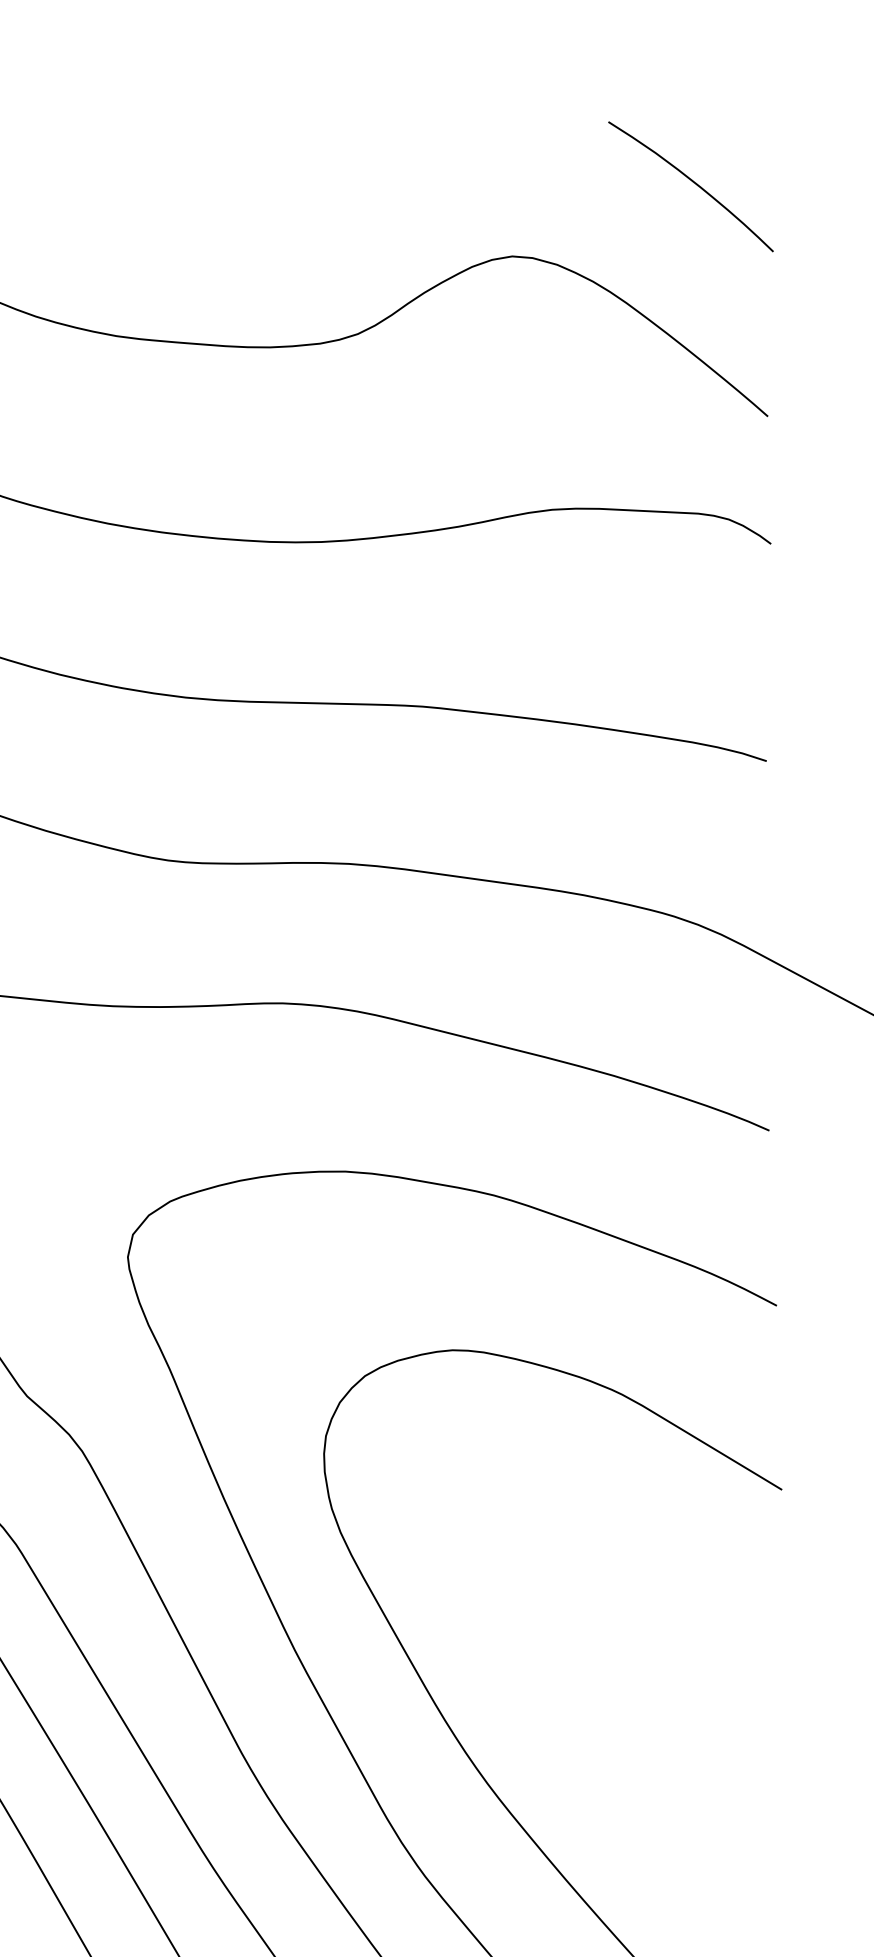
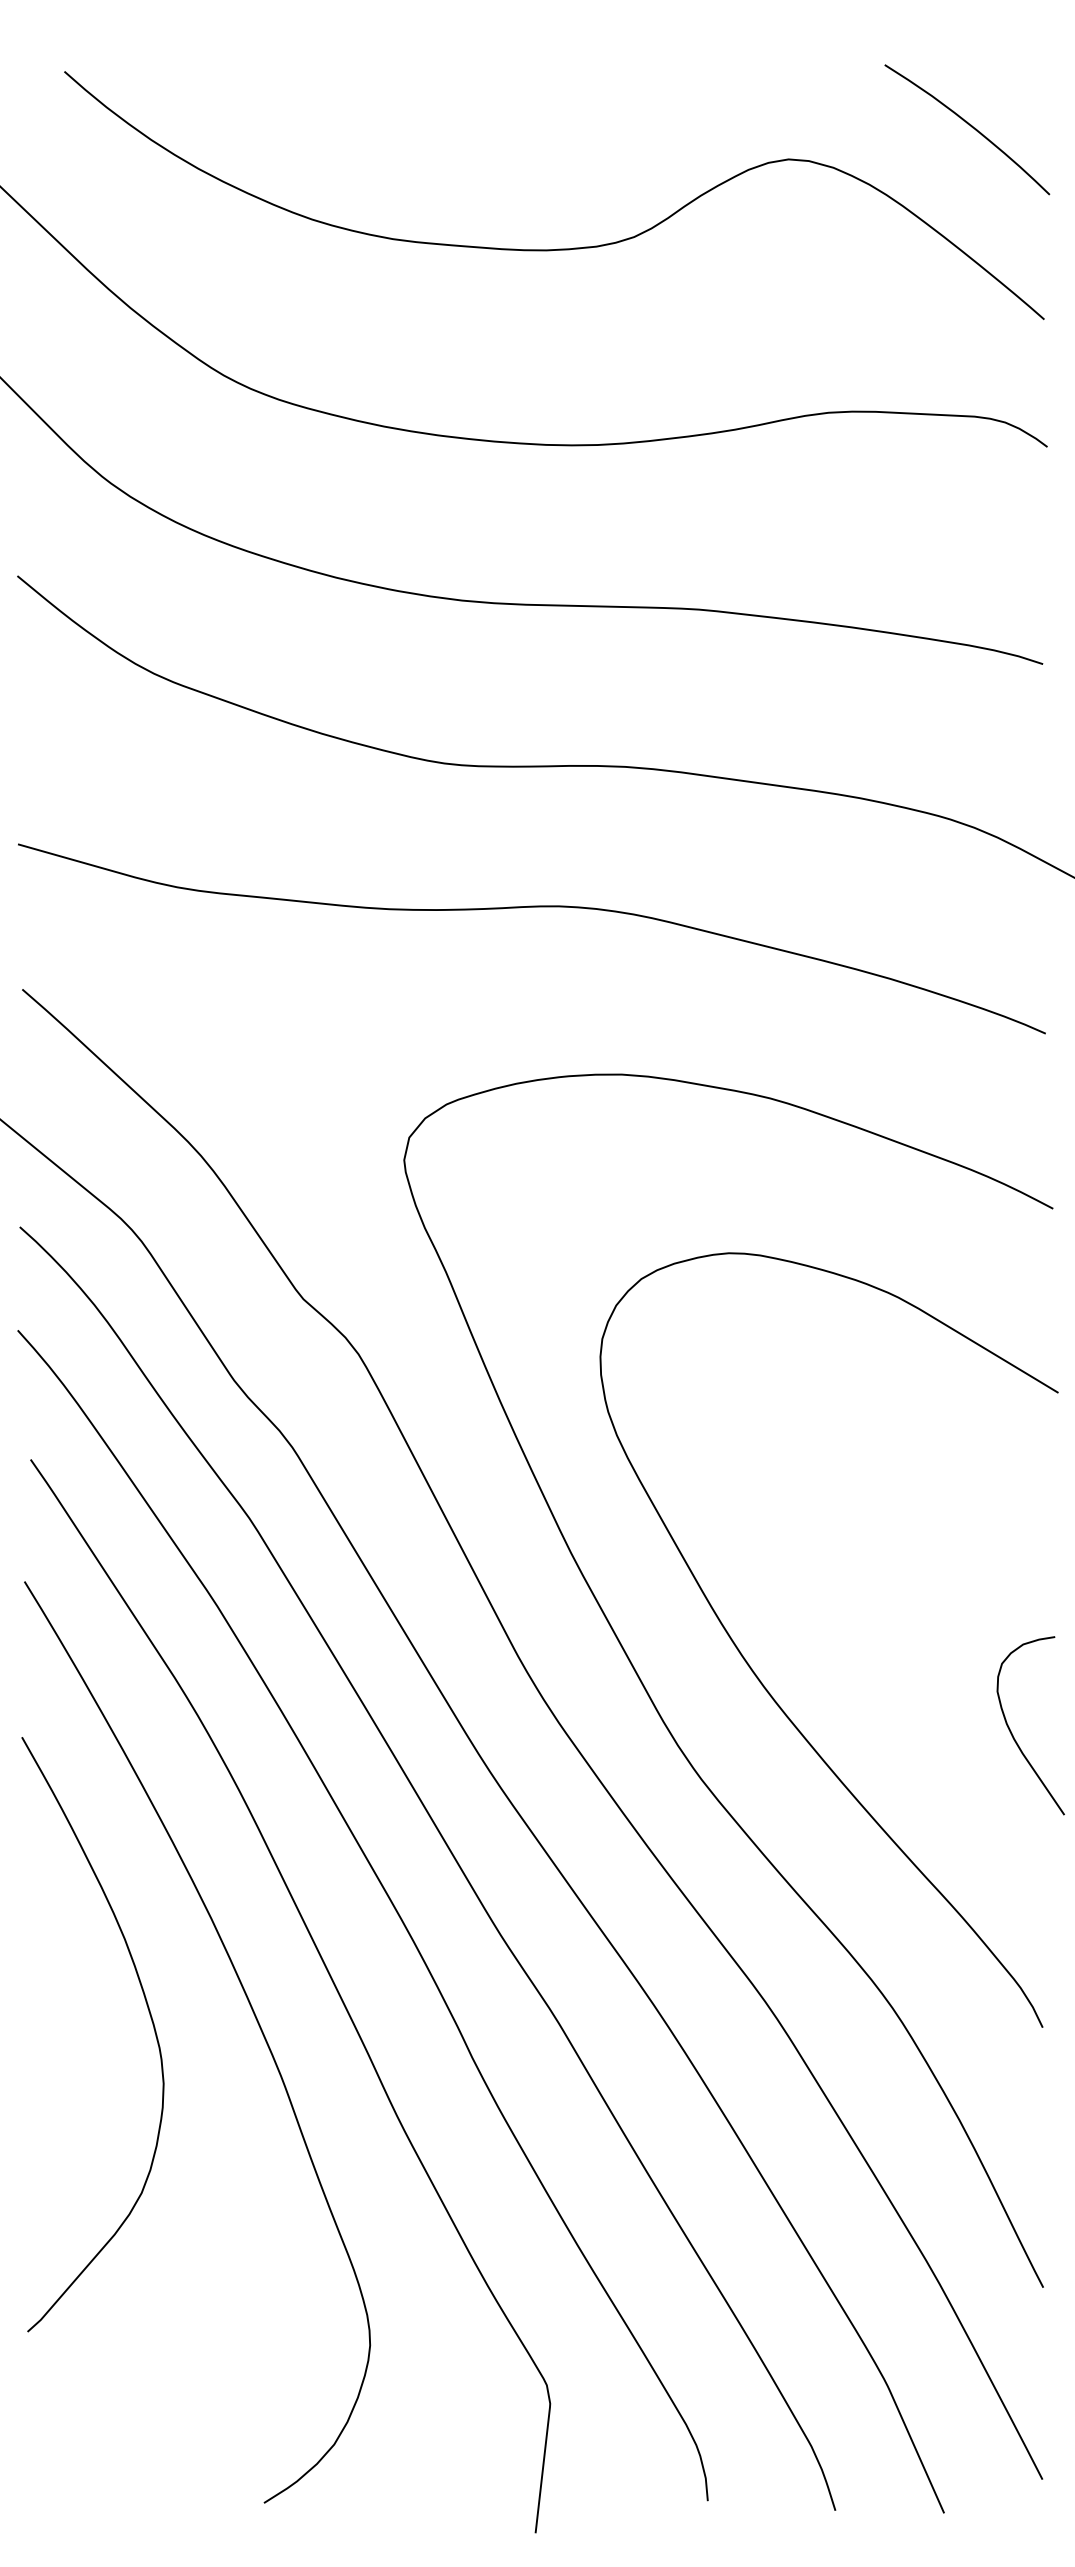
curve: (694, 183) -> (970, 126), moved
curve: (736, 1830) -> (1012, 1733), added

